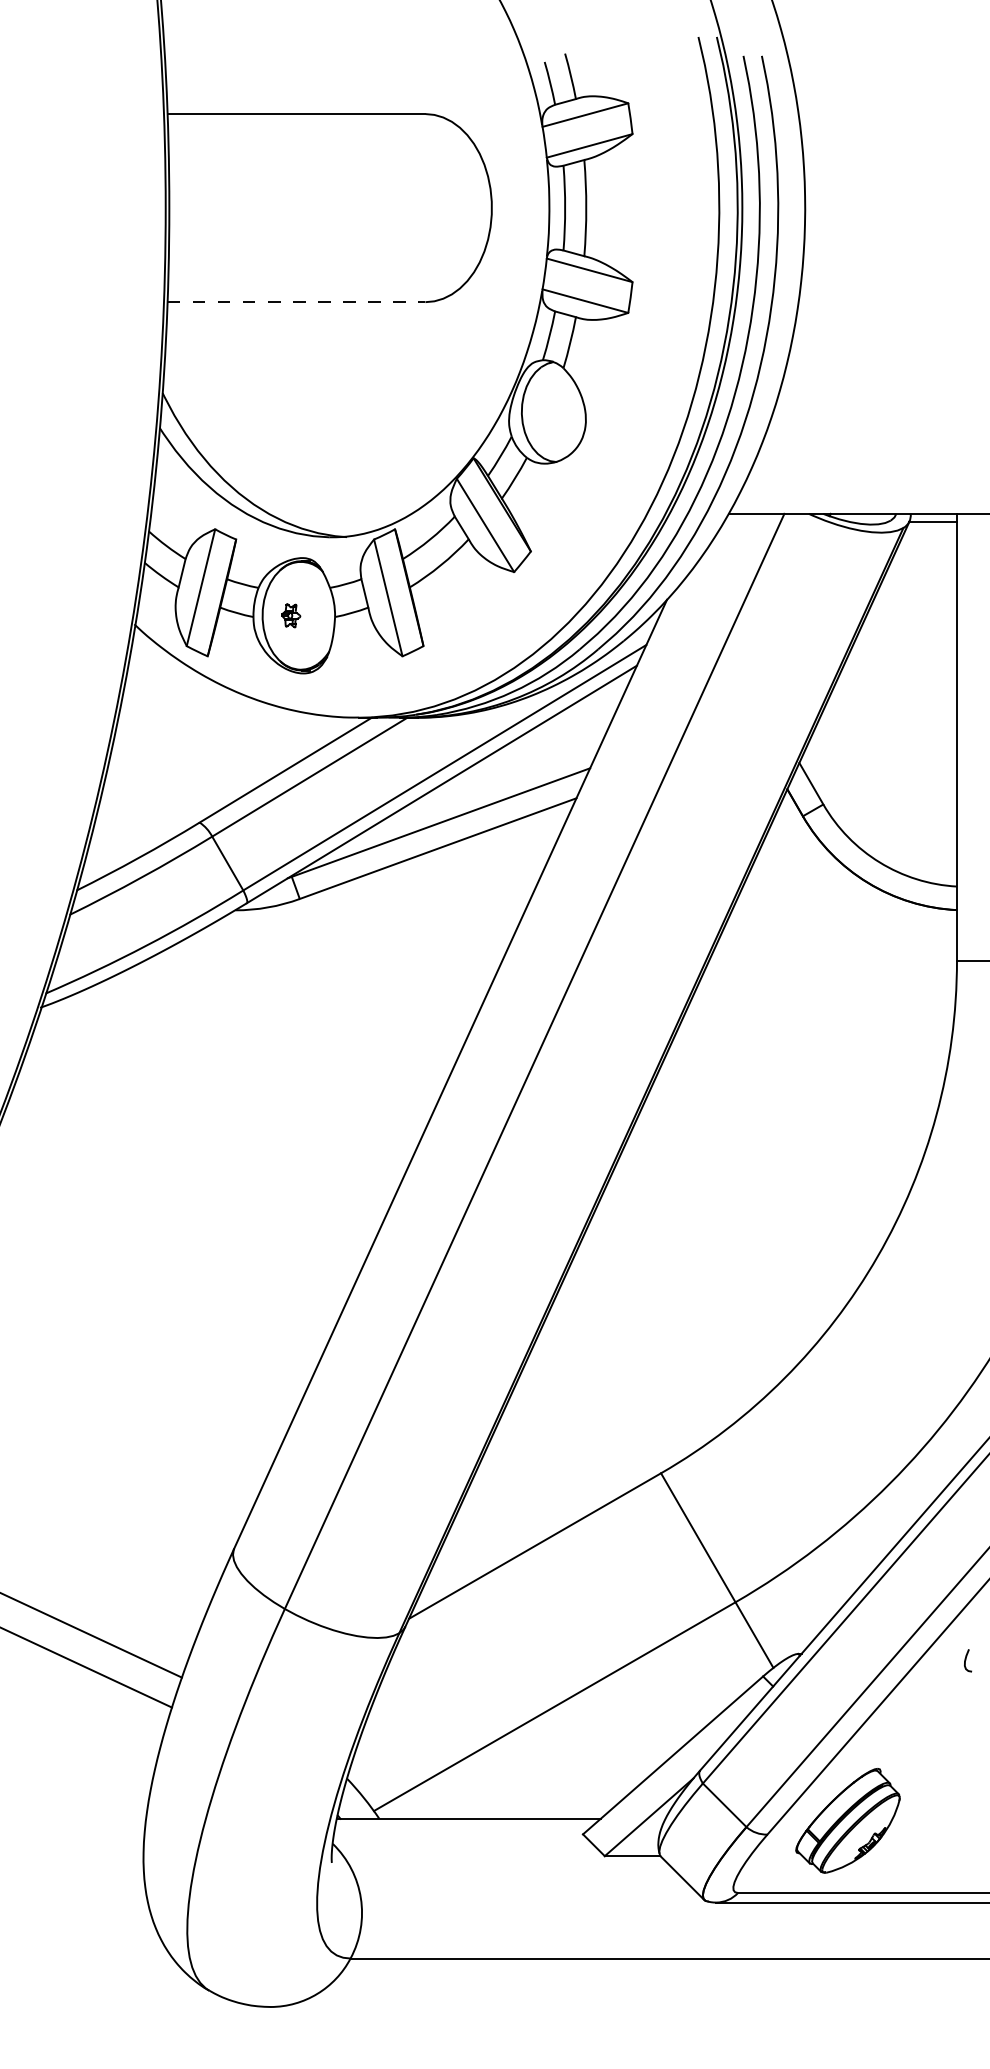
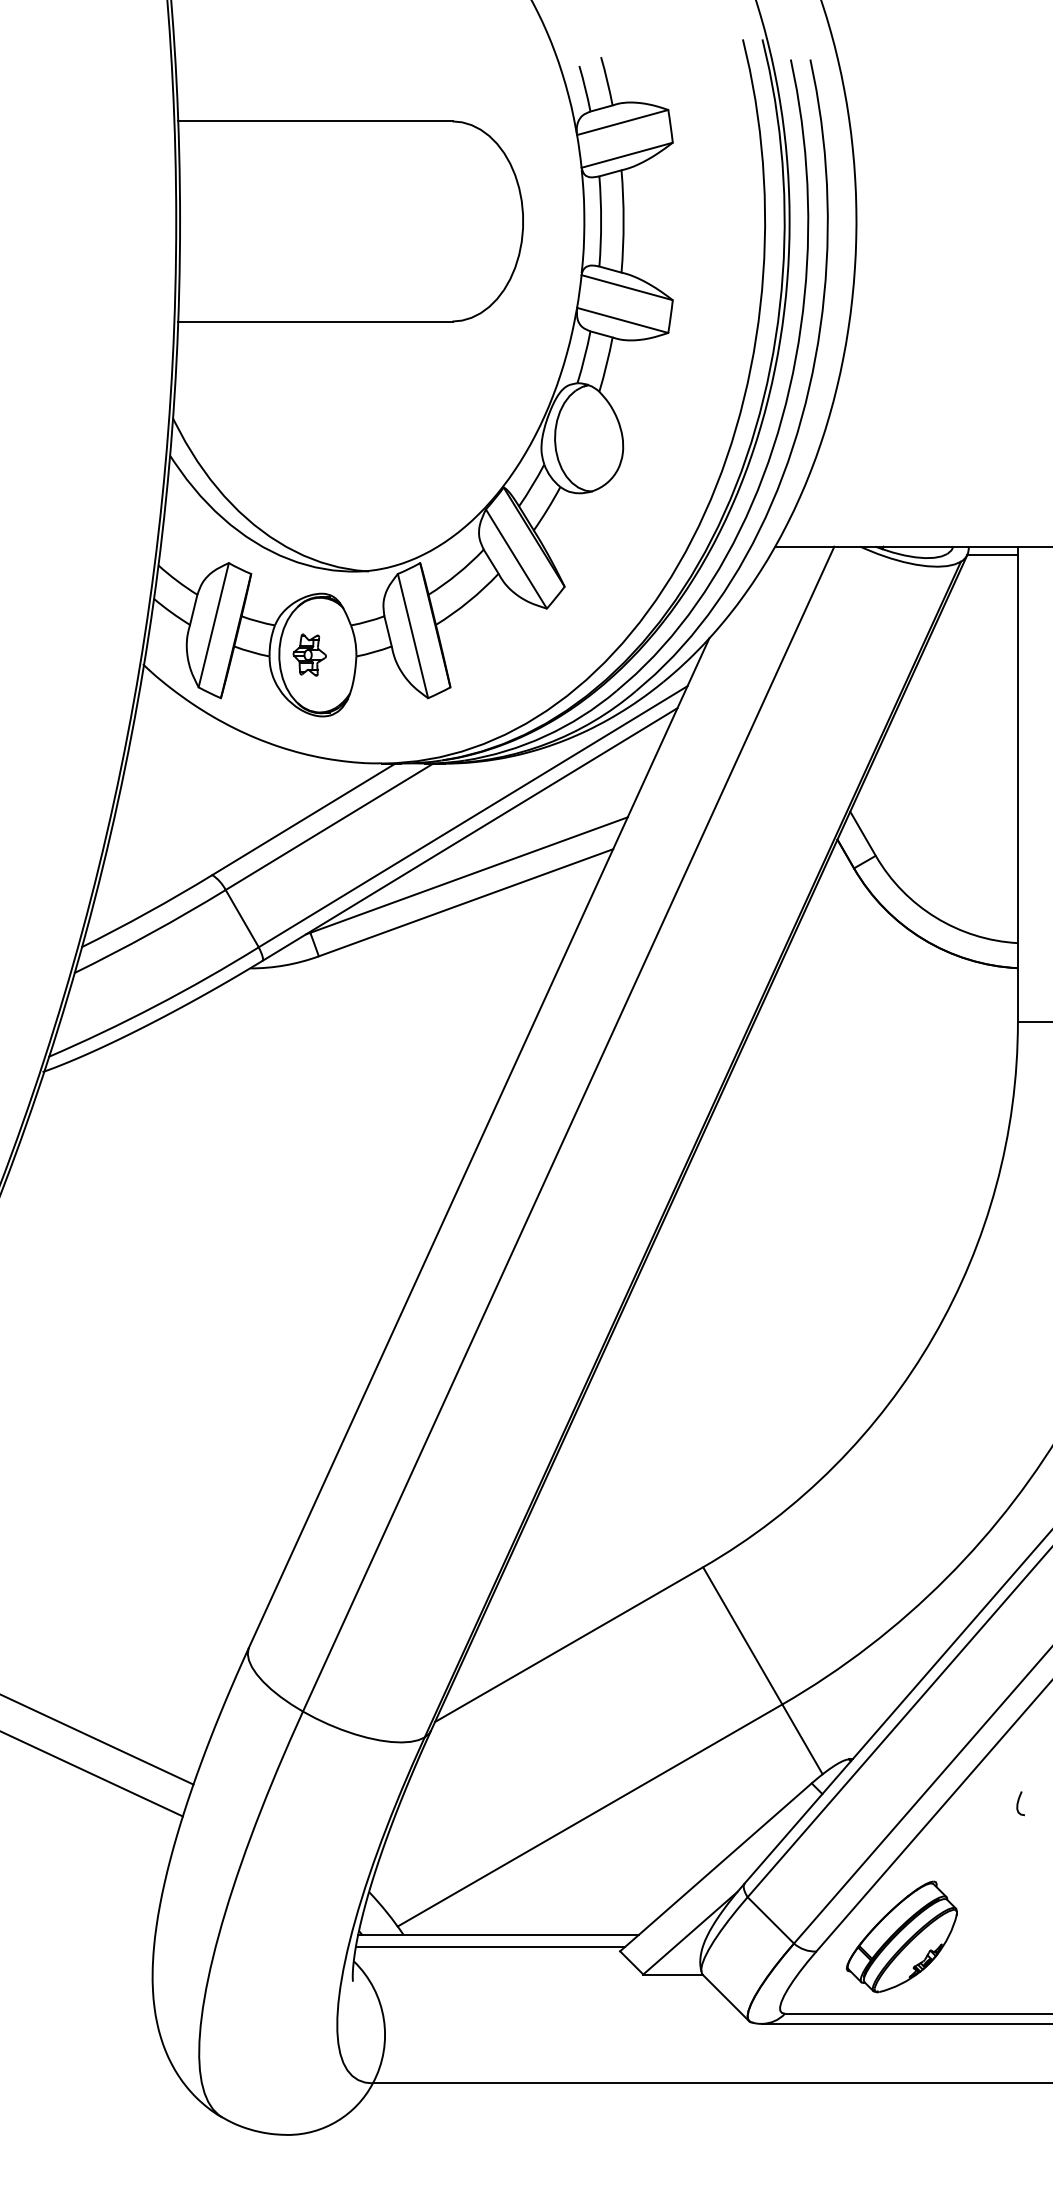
line: (296, 302) -> (315, 321), dashed -> solid
part: (290, 615) -> (309, 654), size x1.67
curve: (965, 1660) -> (1018, 1803), moved
line: (460, 1830) -> (489, 1947), added

